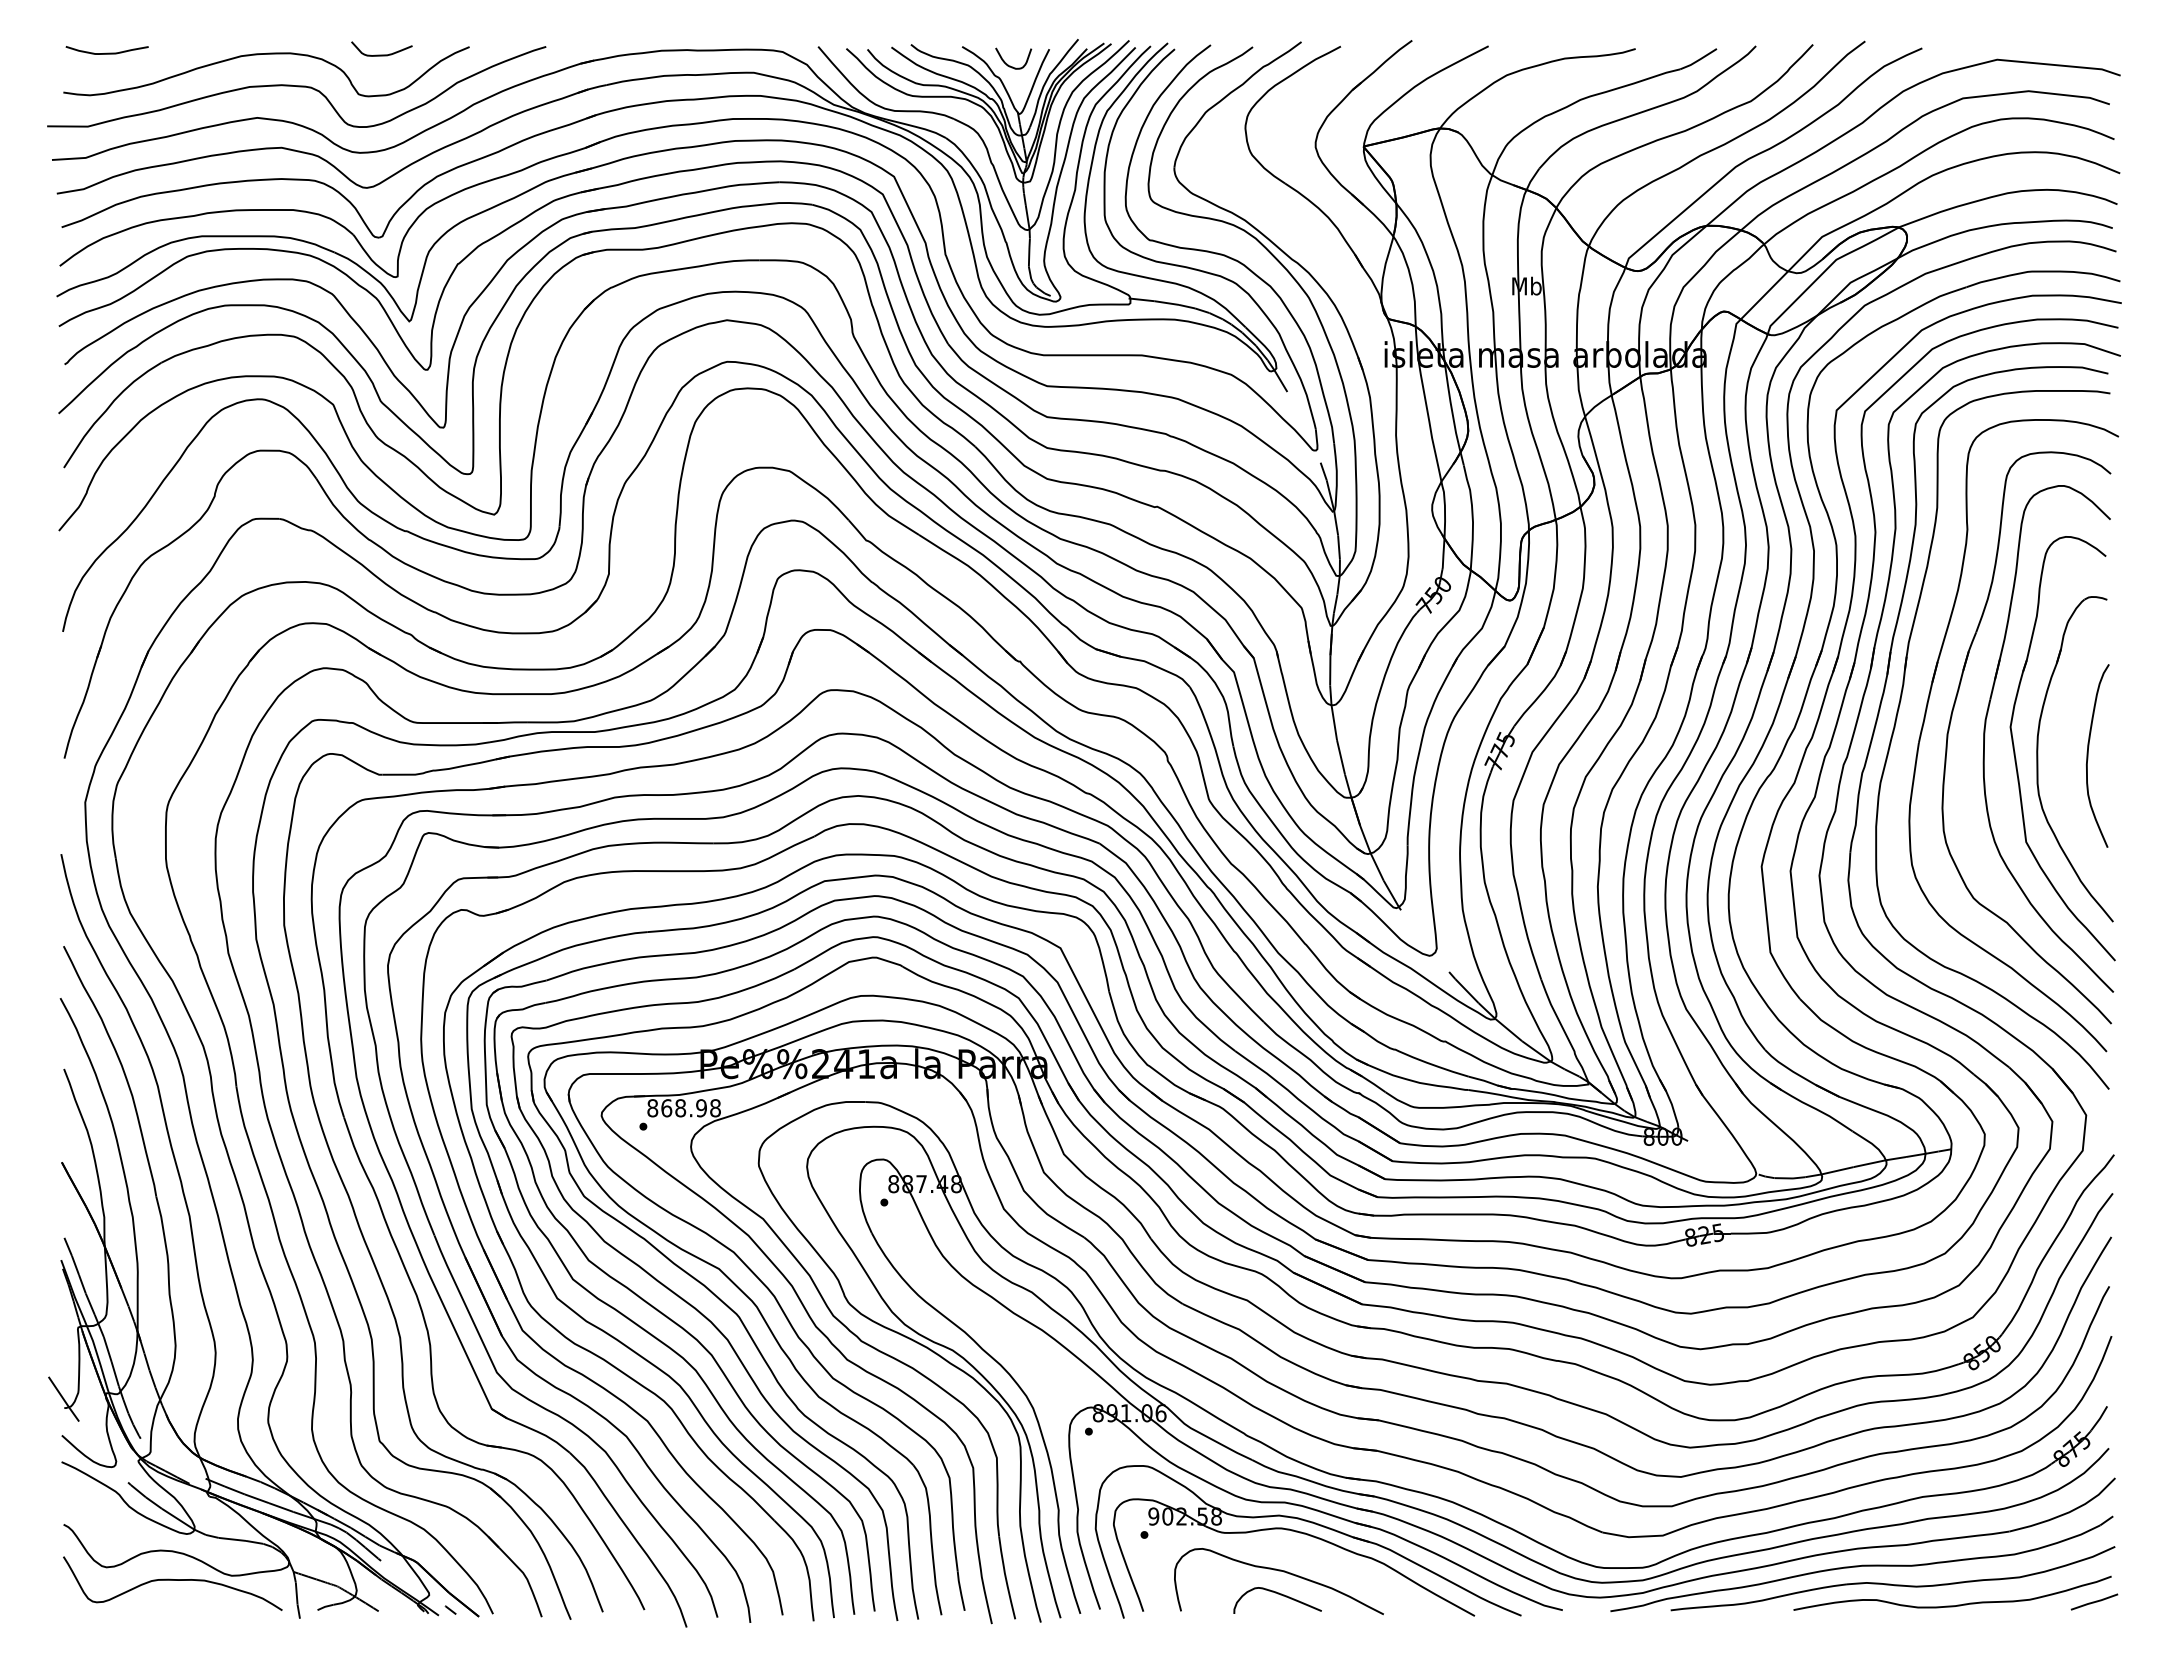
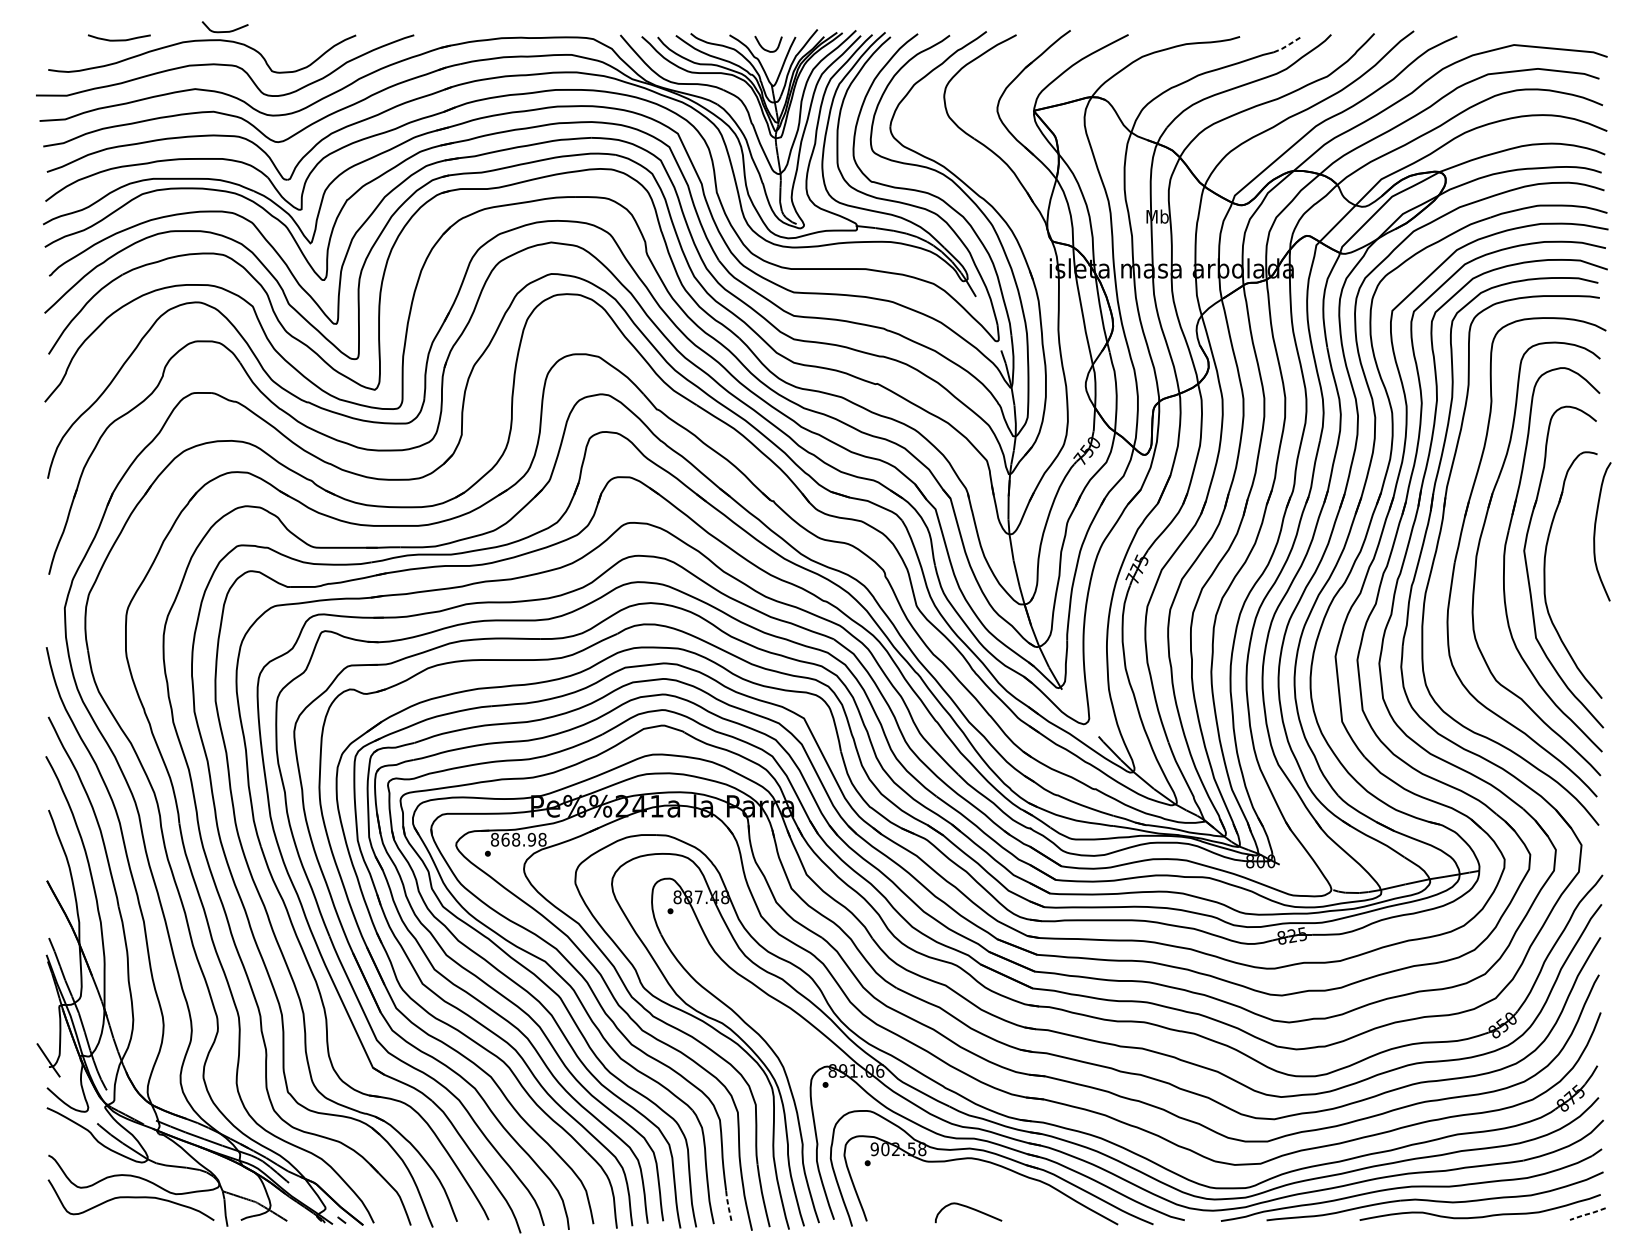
curve: (106, 52) -> (118, 39), moved
curve: (381, 54) -> (224, 31), moved
line: (1698, 60) -> (1287, 45), solid -> dashed
curve: (2088, 755) -> (1595, 531), moved
curve: (1278, 1571) -> (969, 1190), removed
line: (960, 1591) -> (728, 1206), solid -> dashed
line: (2094, 1602) -> (1587, 1214), solid -> dashed

